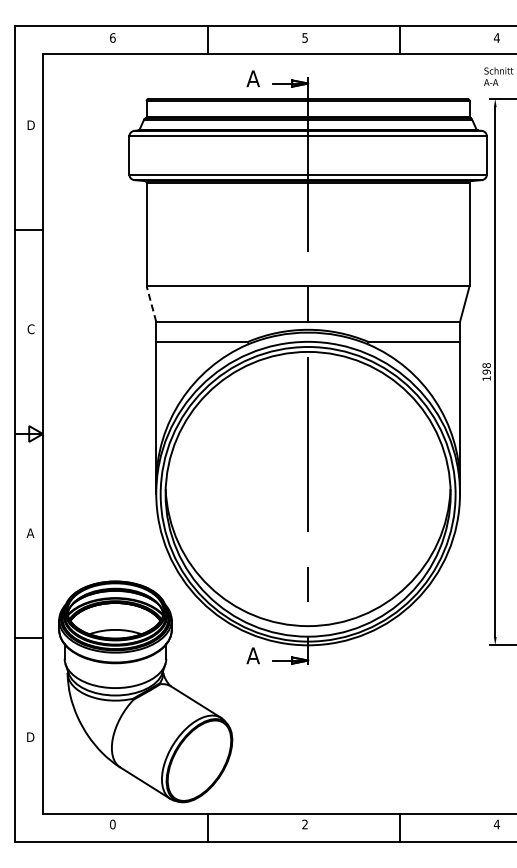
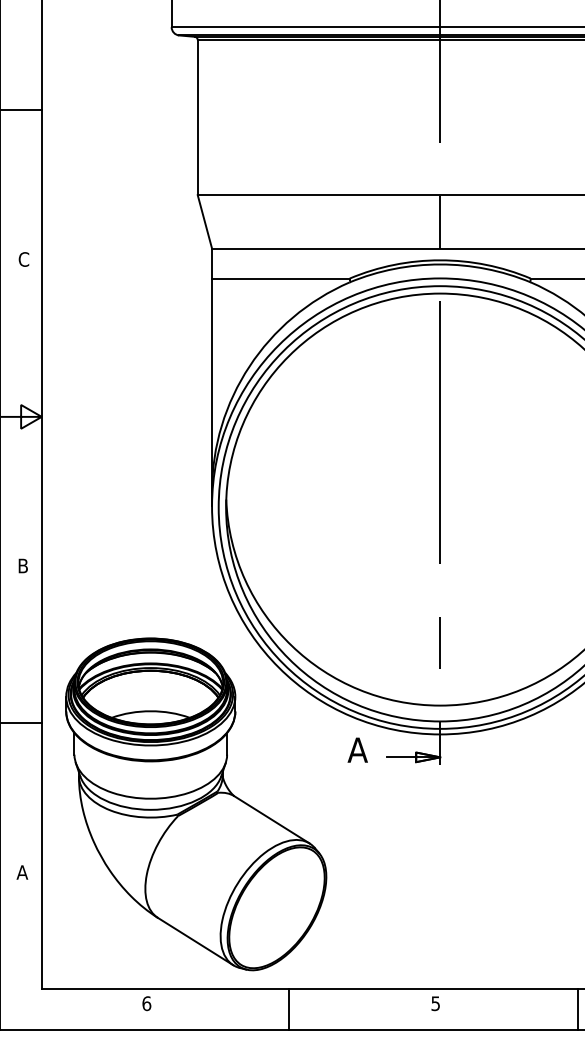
line: (151, 303) -> (204, 220), dashed -> solid
text: (30, 532) -> (23, 564), A -> B
text: (30, 736) -> (23, 871), D -> A
text: (112, 823) -> (146, 1002), 0 -> 6
text: (304, 824) -> (434, 1003), 2 -> 5

